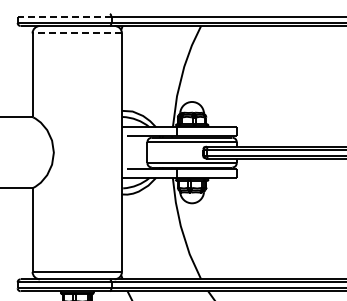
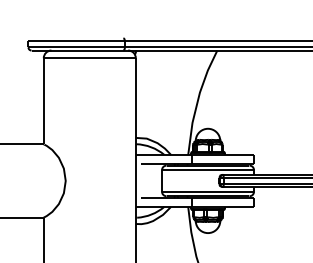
line: (64, 17) -> (76, 41), dashed -> solid
line: (77, 33) -> (90, 58), dashed -> solid

